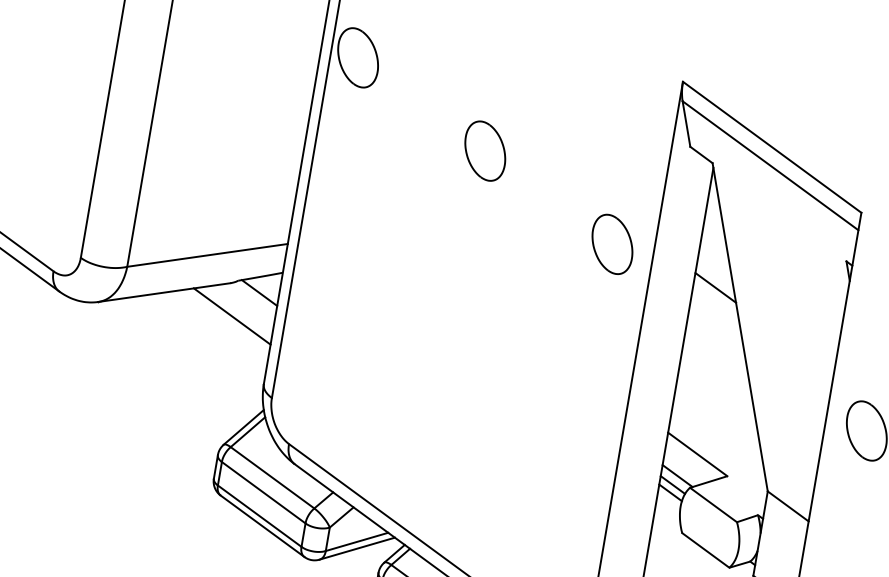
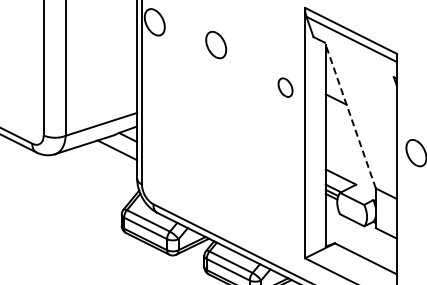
part: (486, 150) -> (216, 44), moved
part: (612, 243) -> (285, 87), size x0.7
line: (740, 327) -> (350, 115), solid -> dashed

